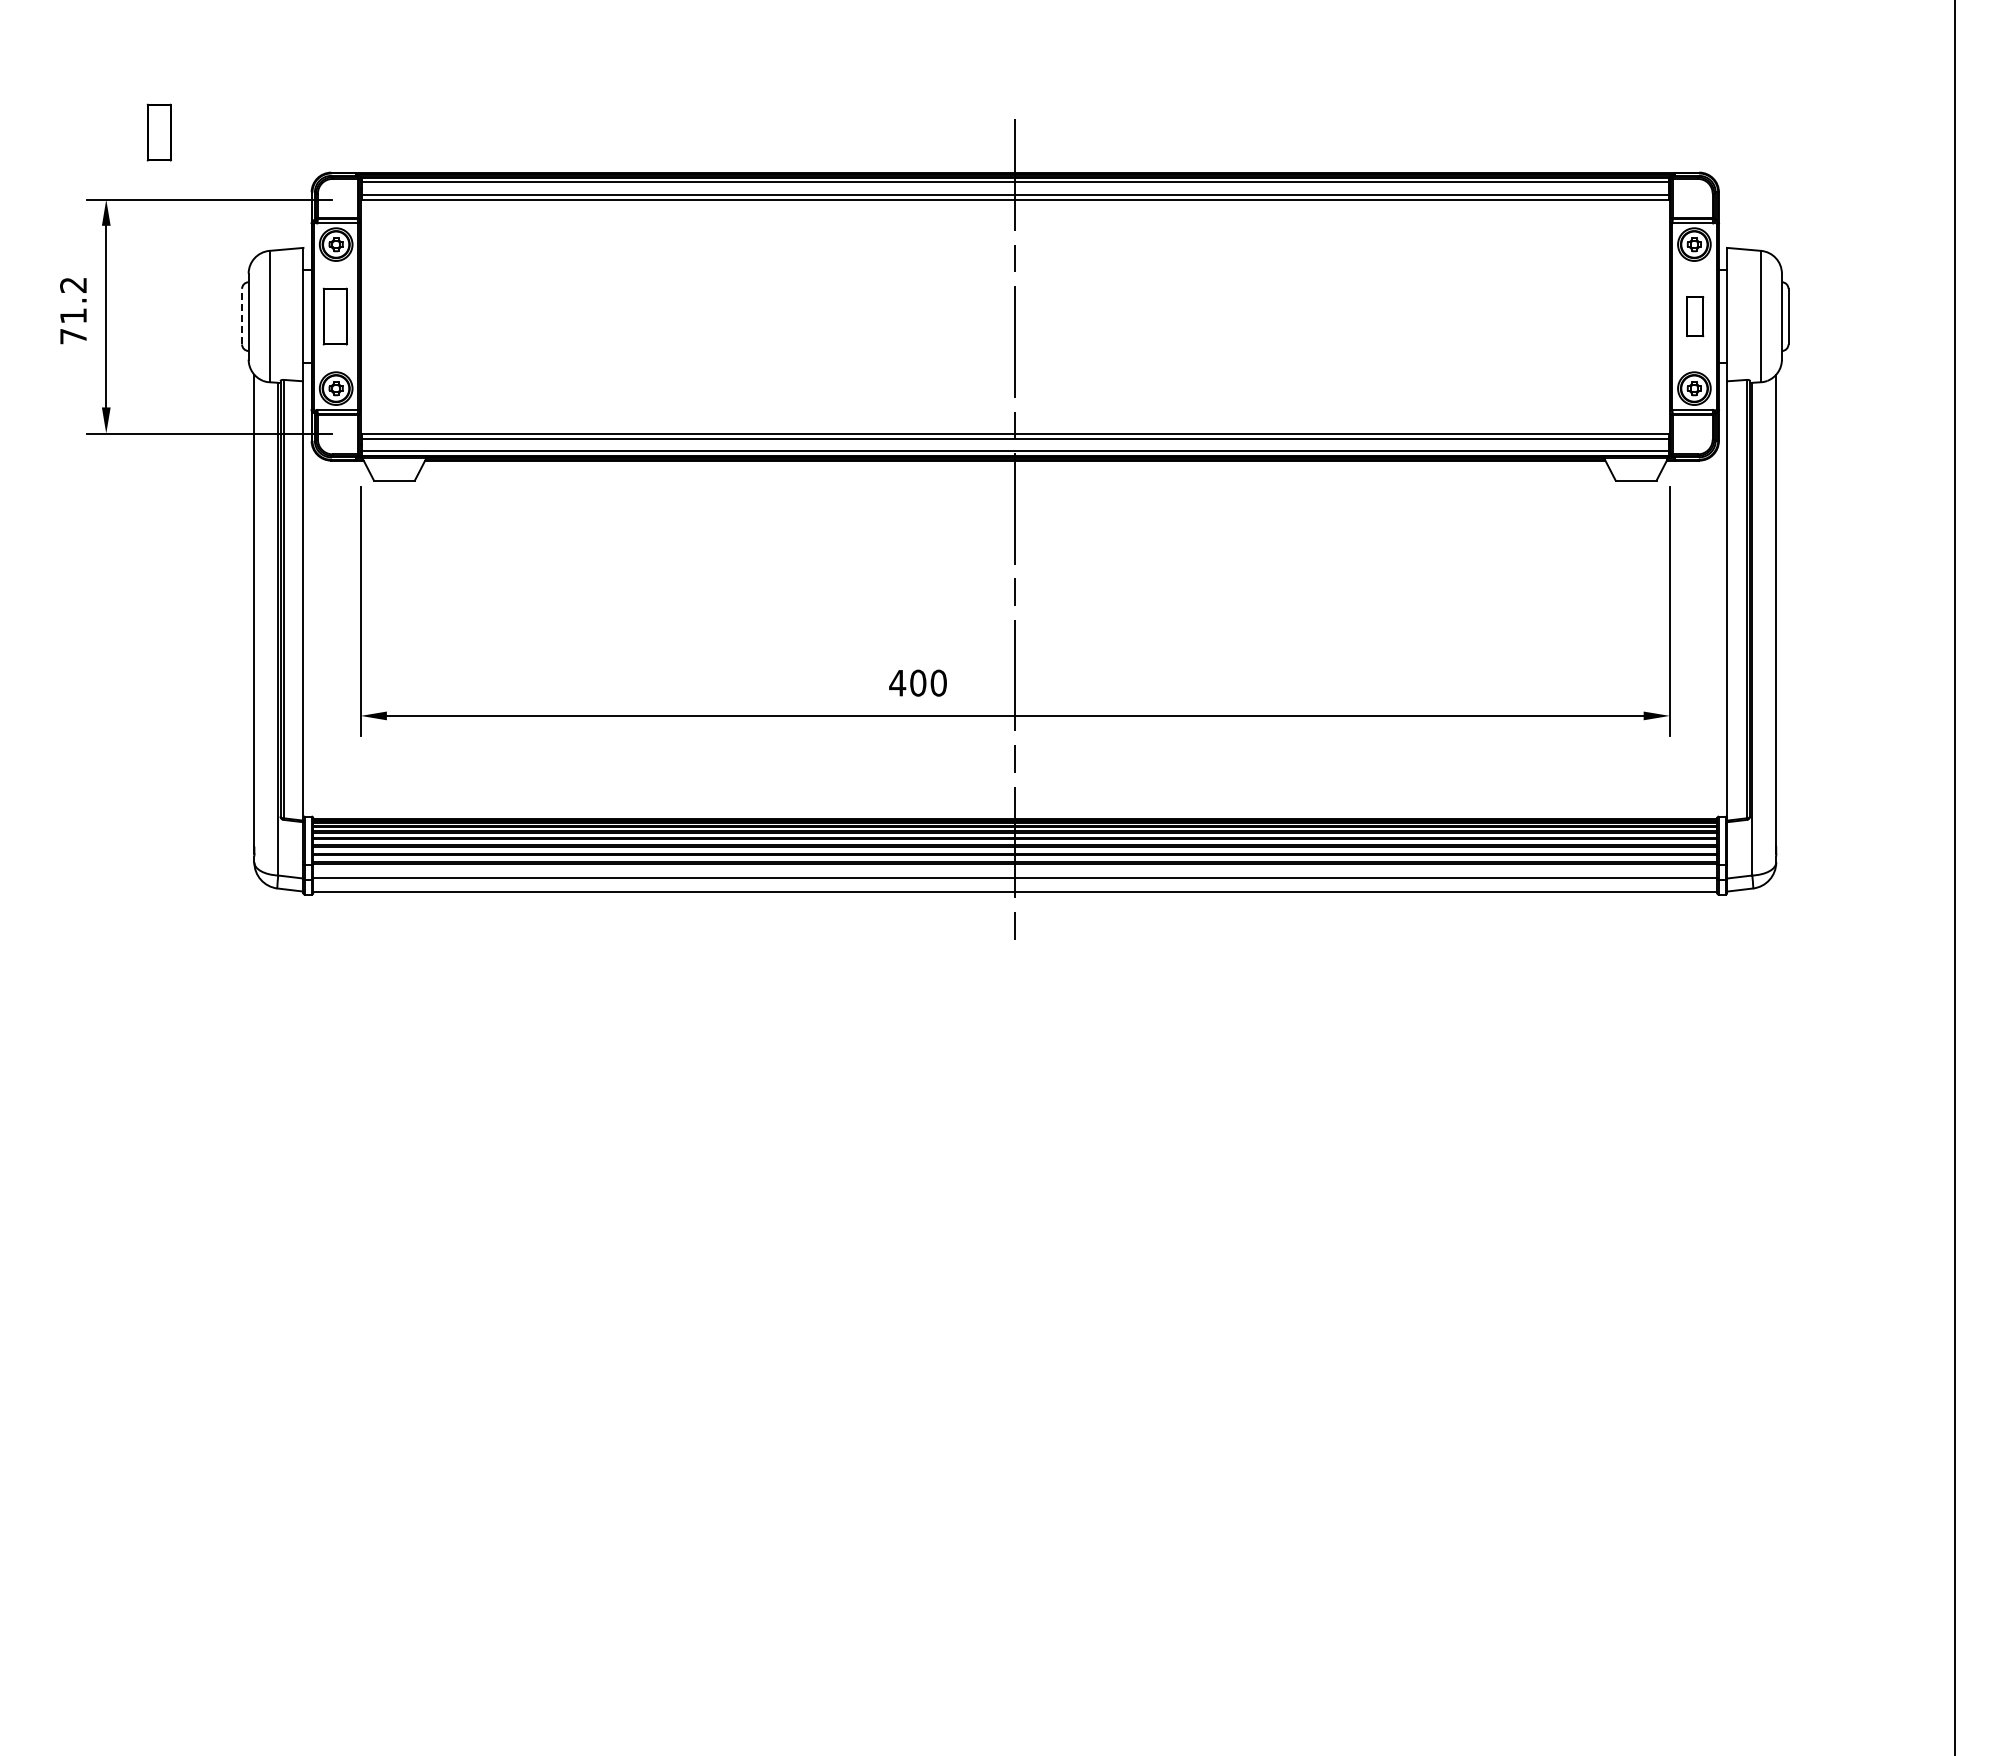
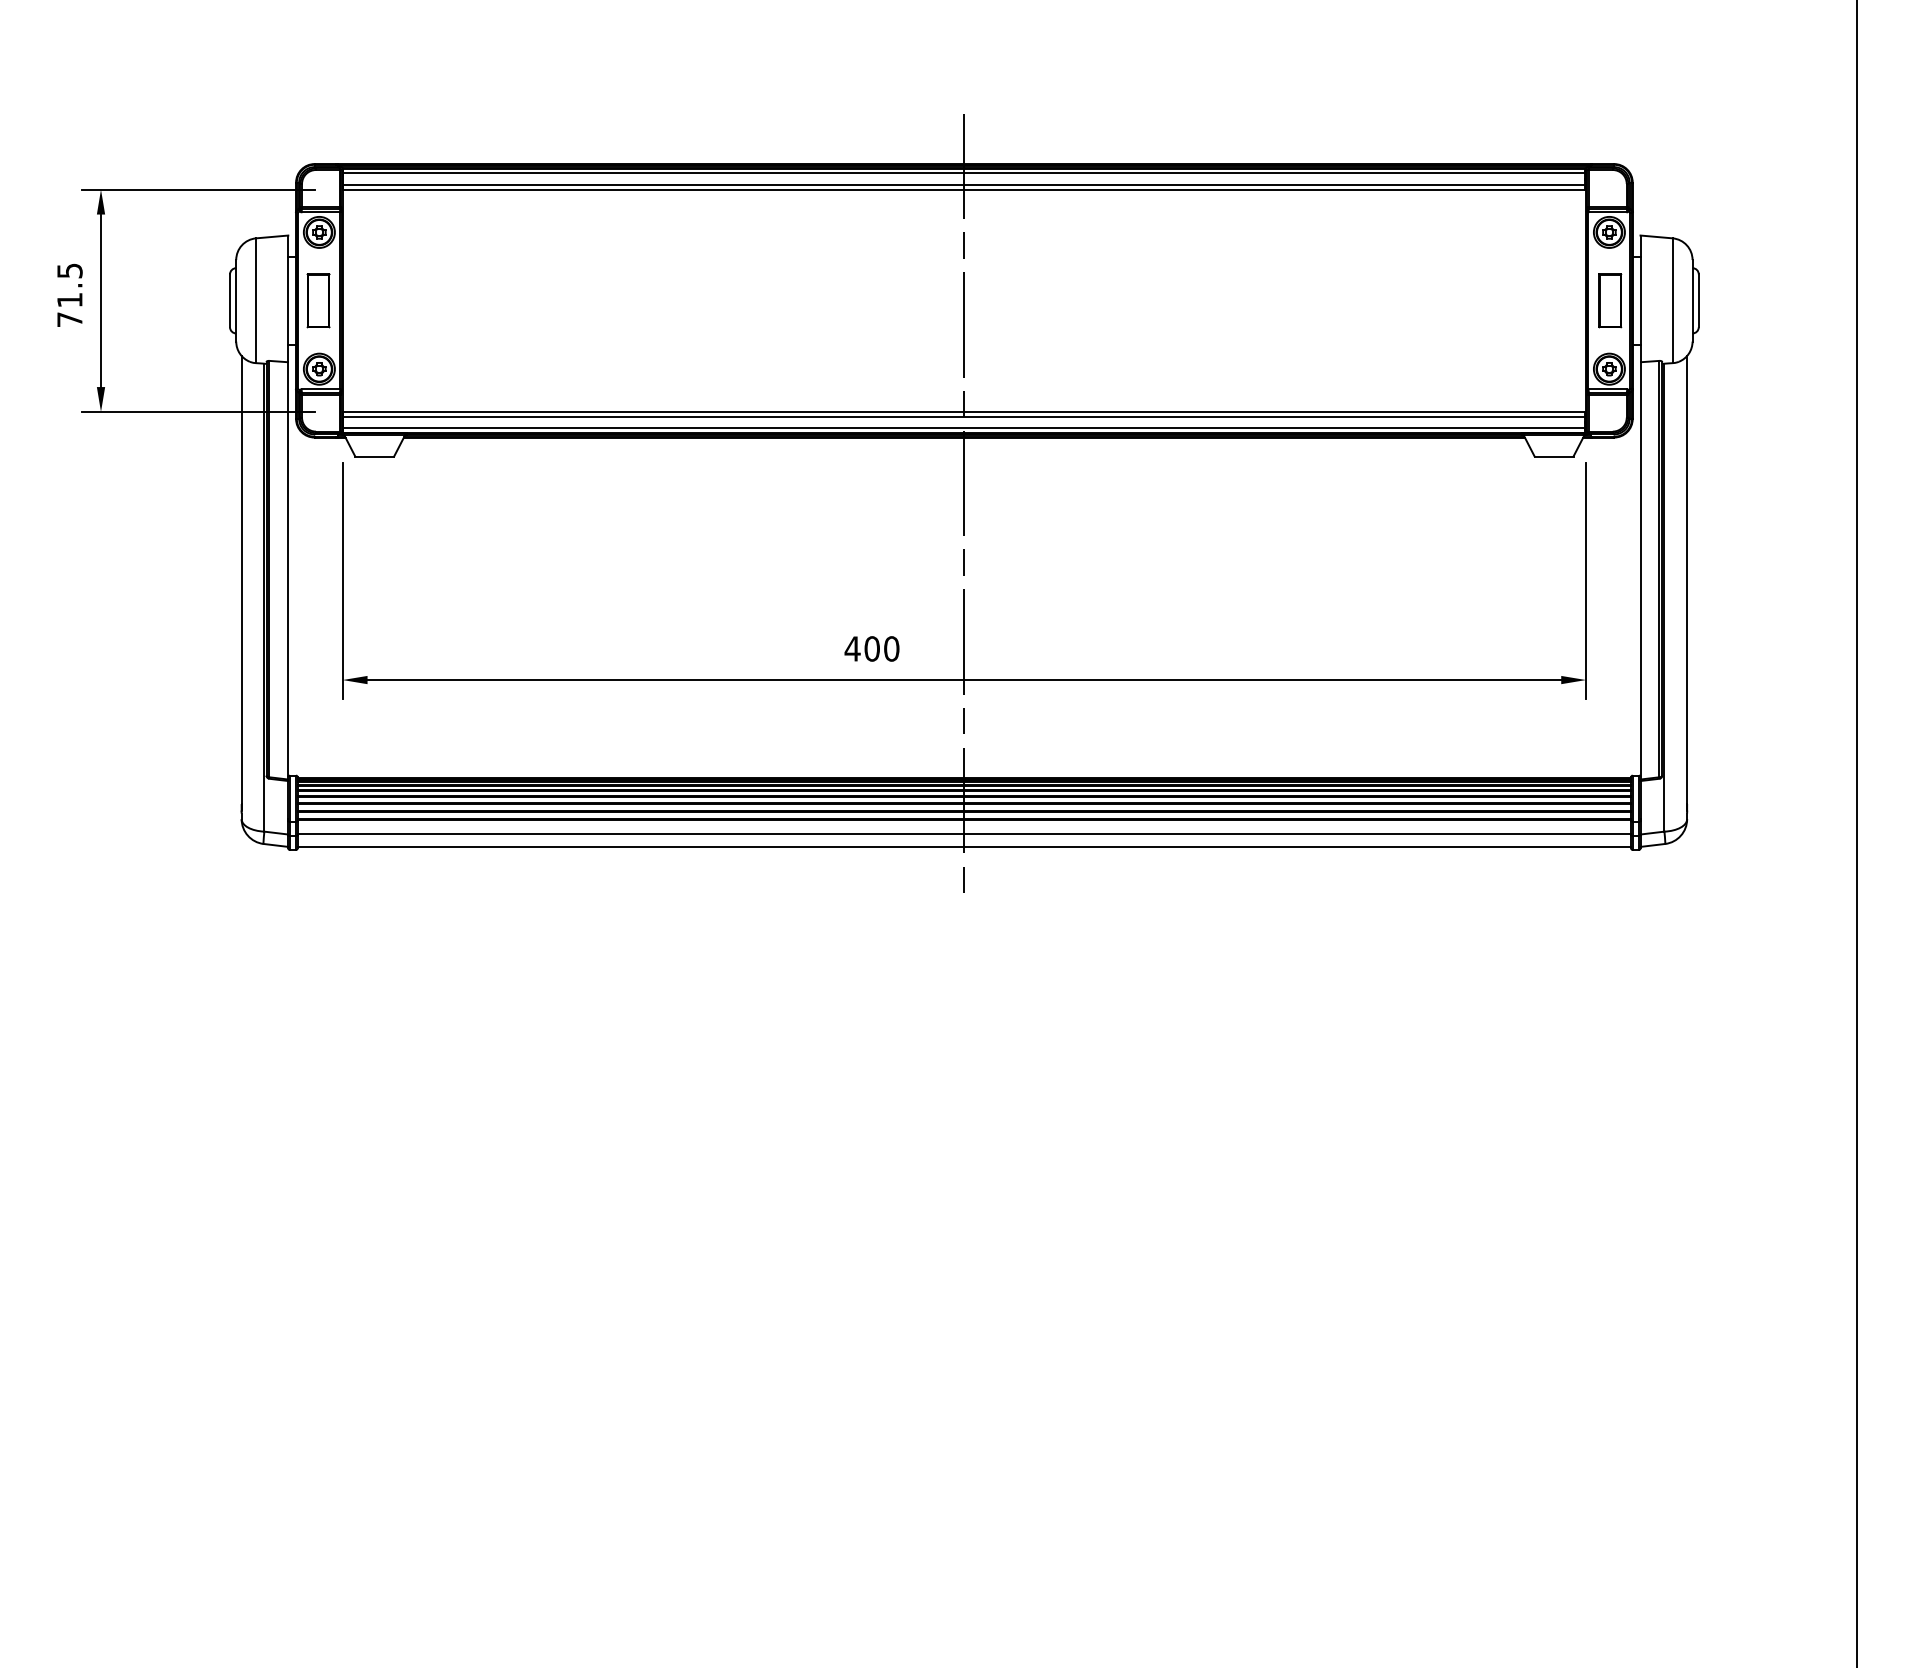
part: (158, 132) -> (150, 125), removed
text: (73, 285) -> (69, 271), 71.2 -> 71.5
line: (242, 316) -> (230, 300), dashed -> solid
part: (1694, 316) -> (1609, 300), size x1.43

